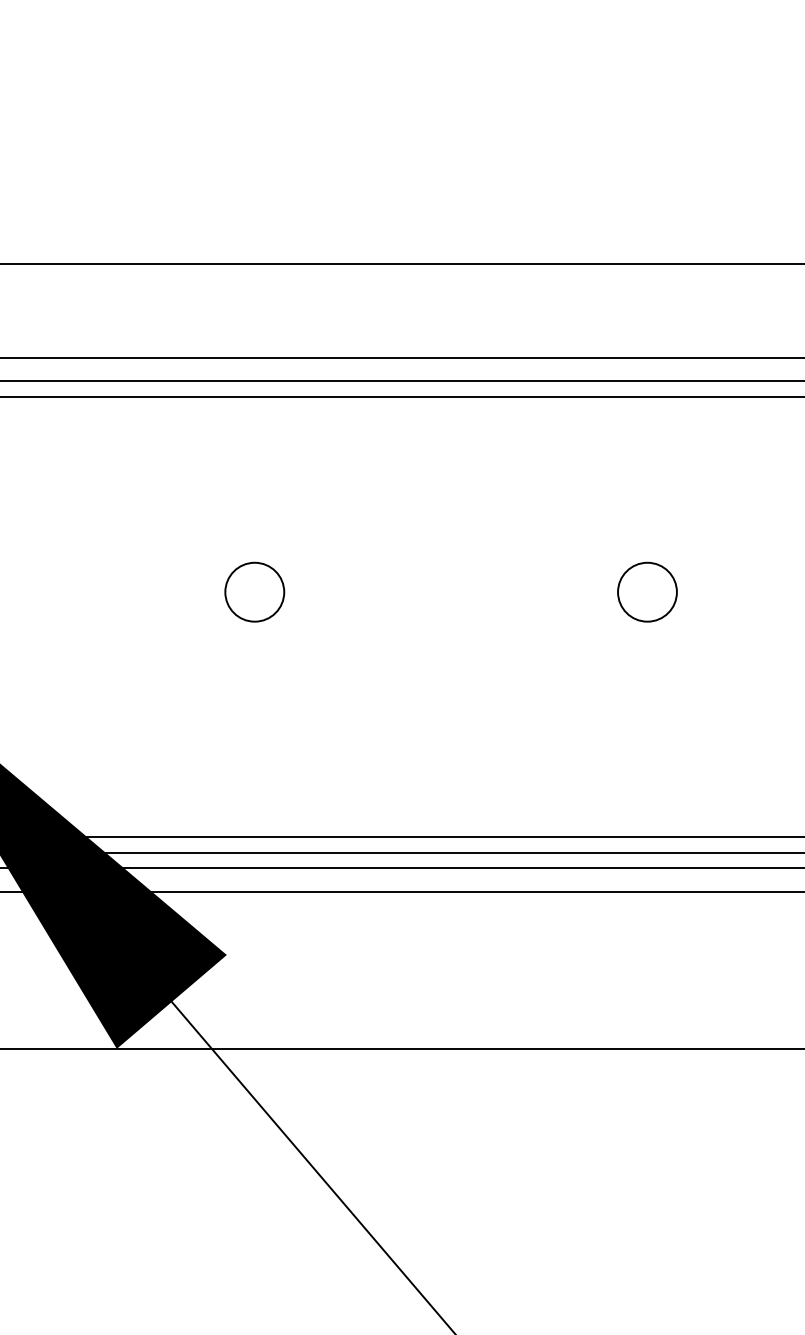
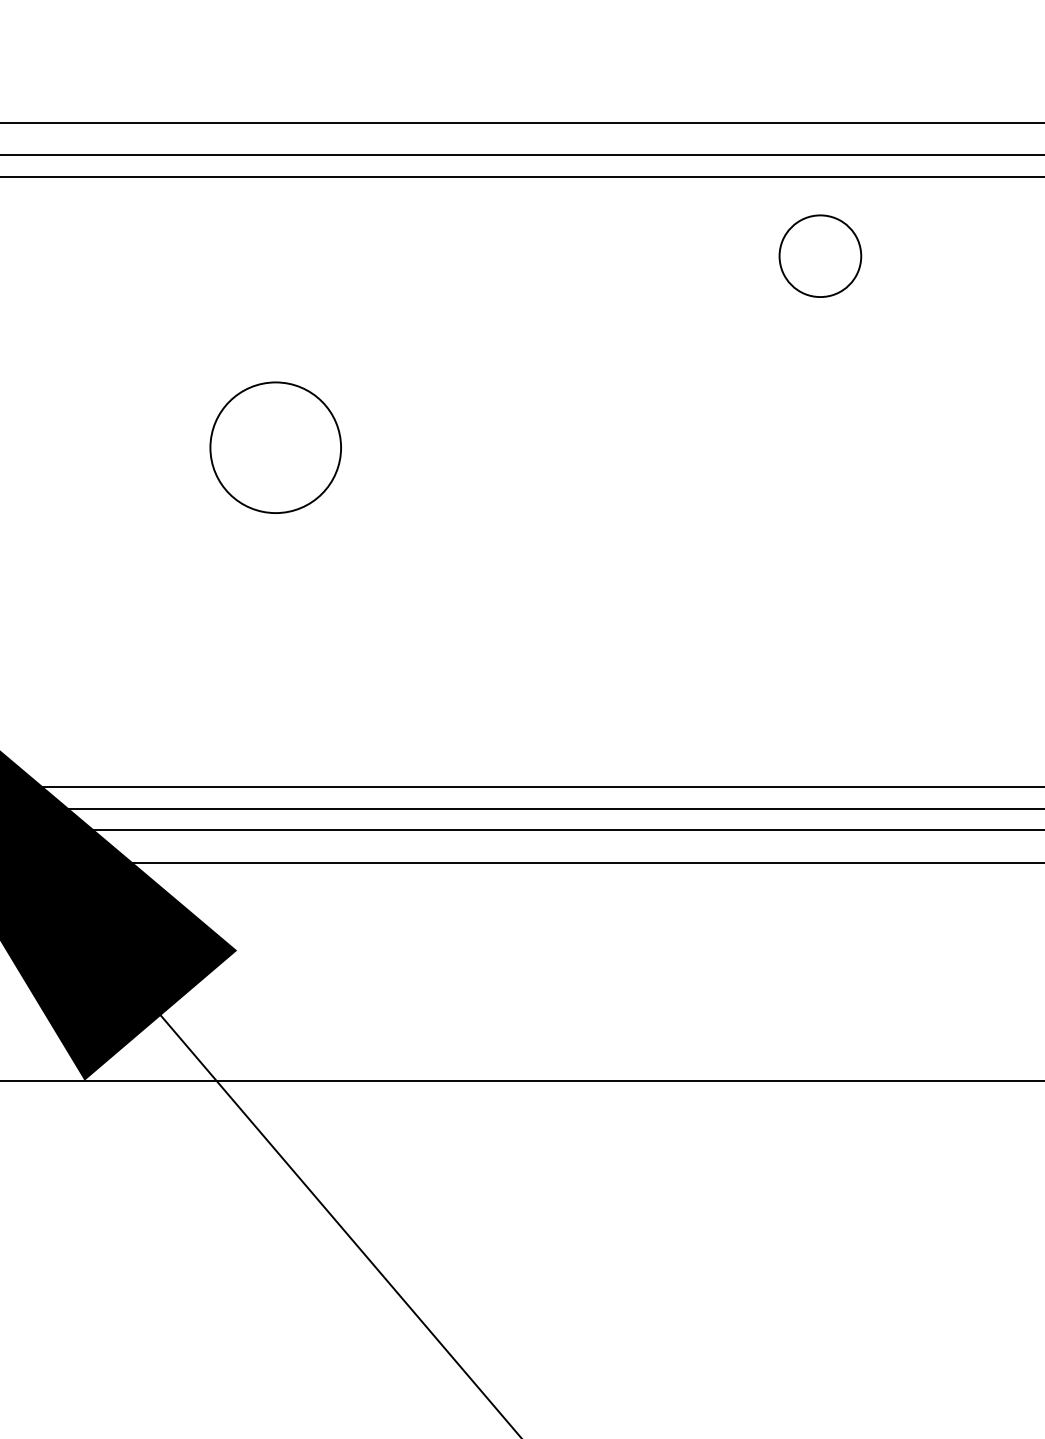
circle: (254, 591) -> (275, 446), size x1.6
circle: (647, 591) -> (820, 255), moved

